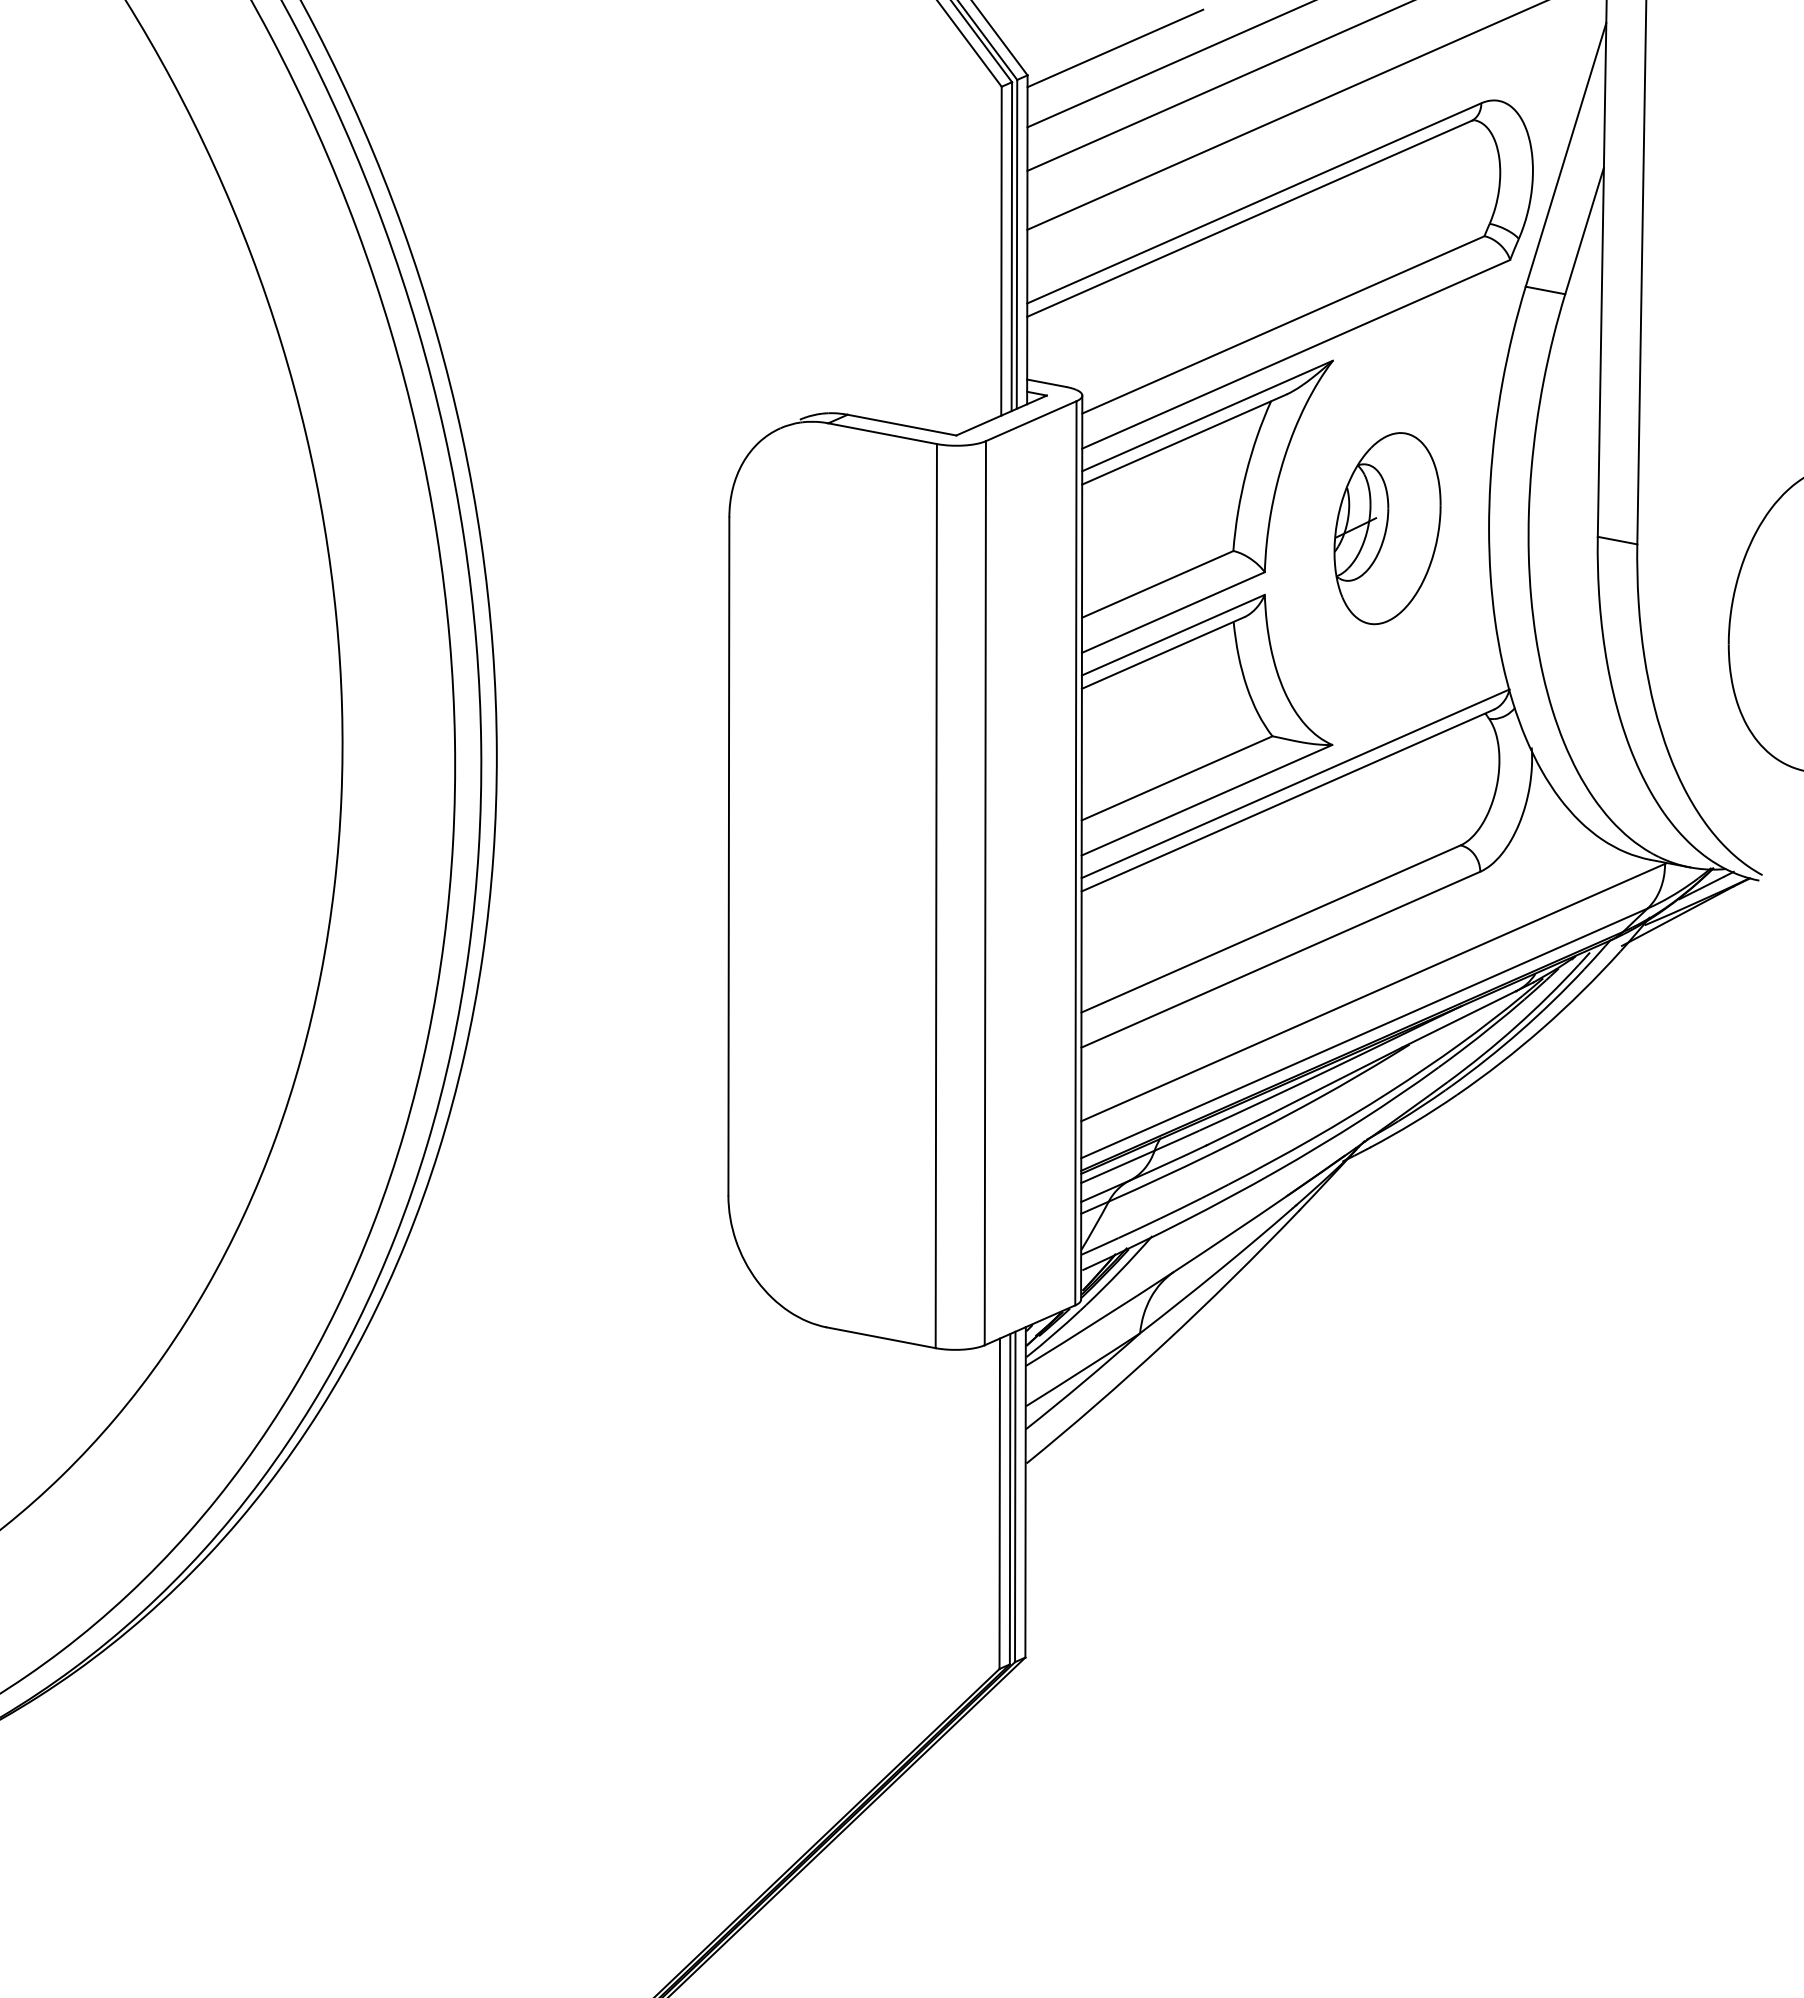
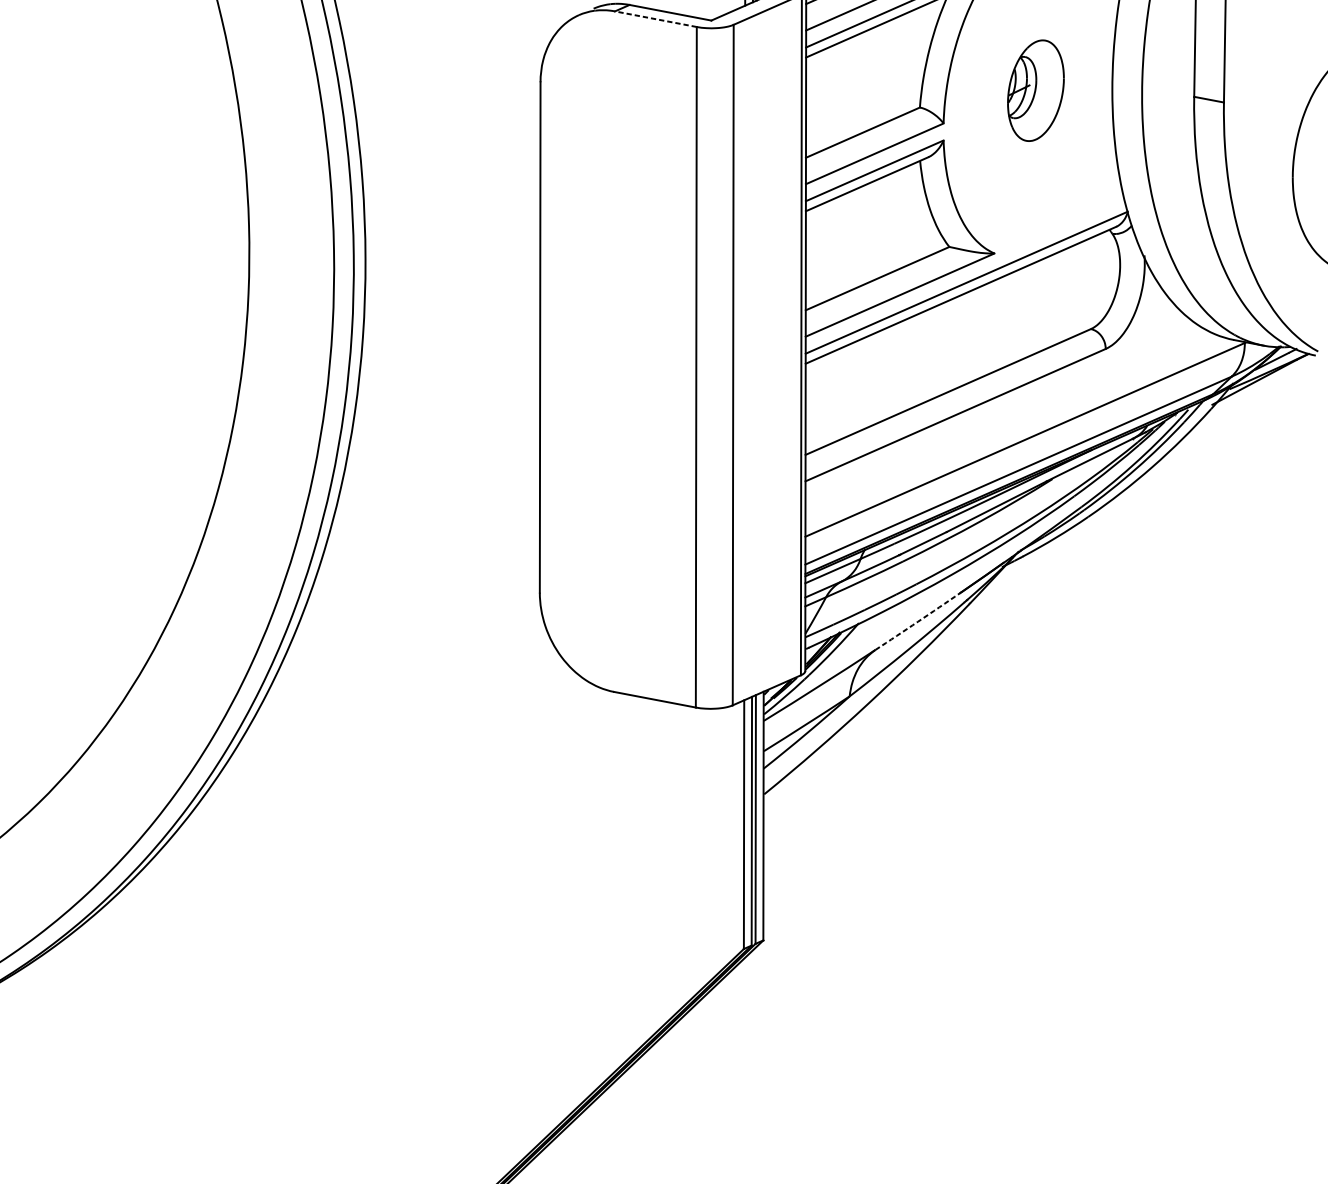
line: (882, 433) -> (655, 19), solid -> dashed
part: (1387, 528) -> (1035, 90), size x0.7
arc: (1230, 1234) -> (917, 621), solid -> dashed

